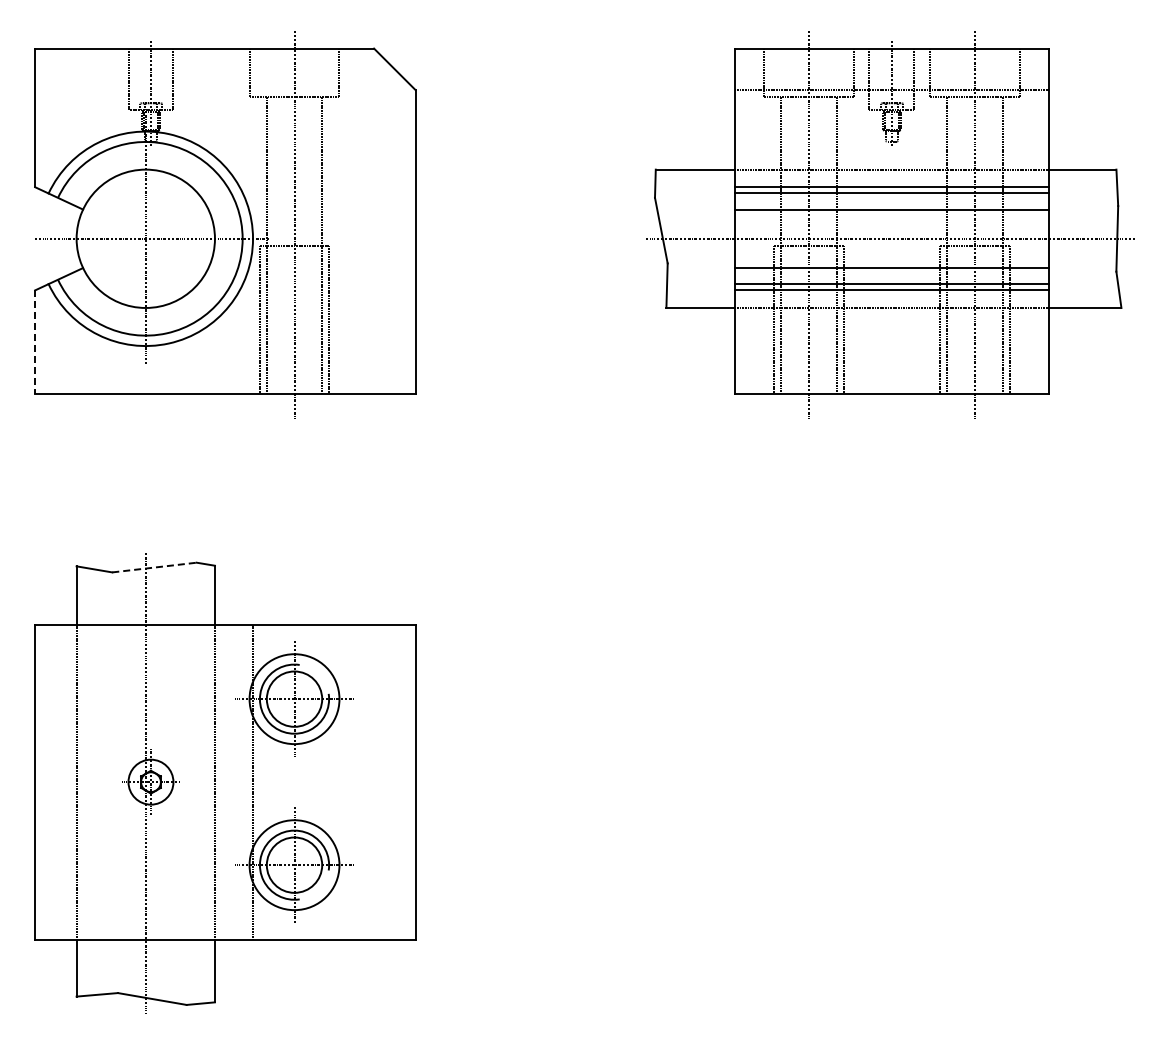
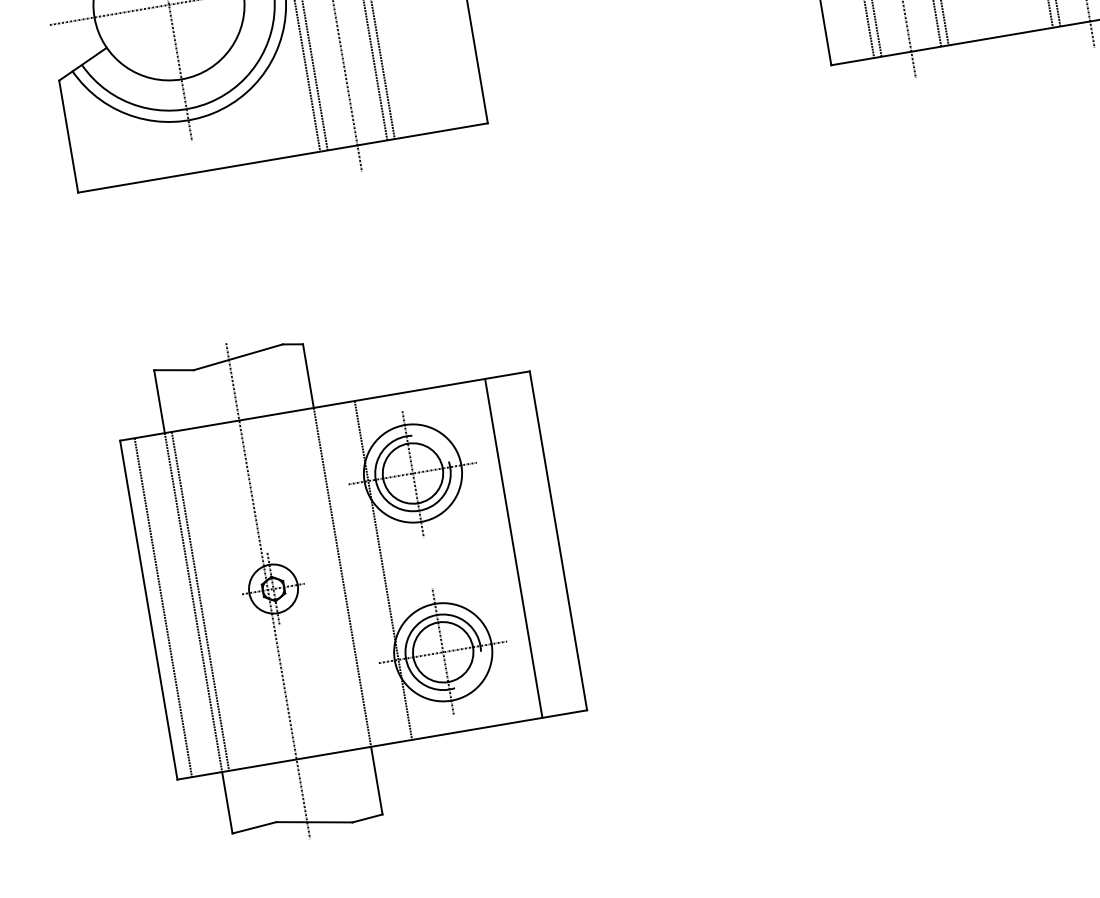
line: (35, 342) -> (69, 136), dashed -> solid
line: (154, 567) -> (238, 357), dashed -> solid
line: (48, 781) -> (163, 606), added
line: (83, 781) -> (200, 600), added
line: (374, 781) -> (514, 547), added

